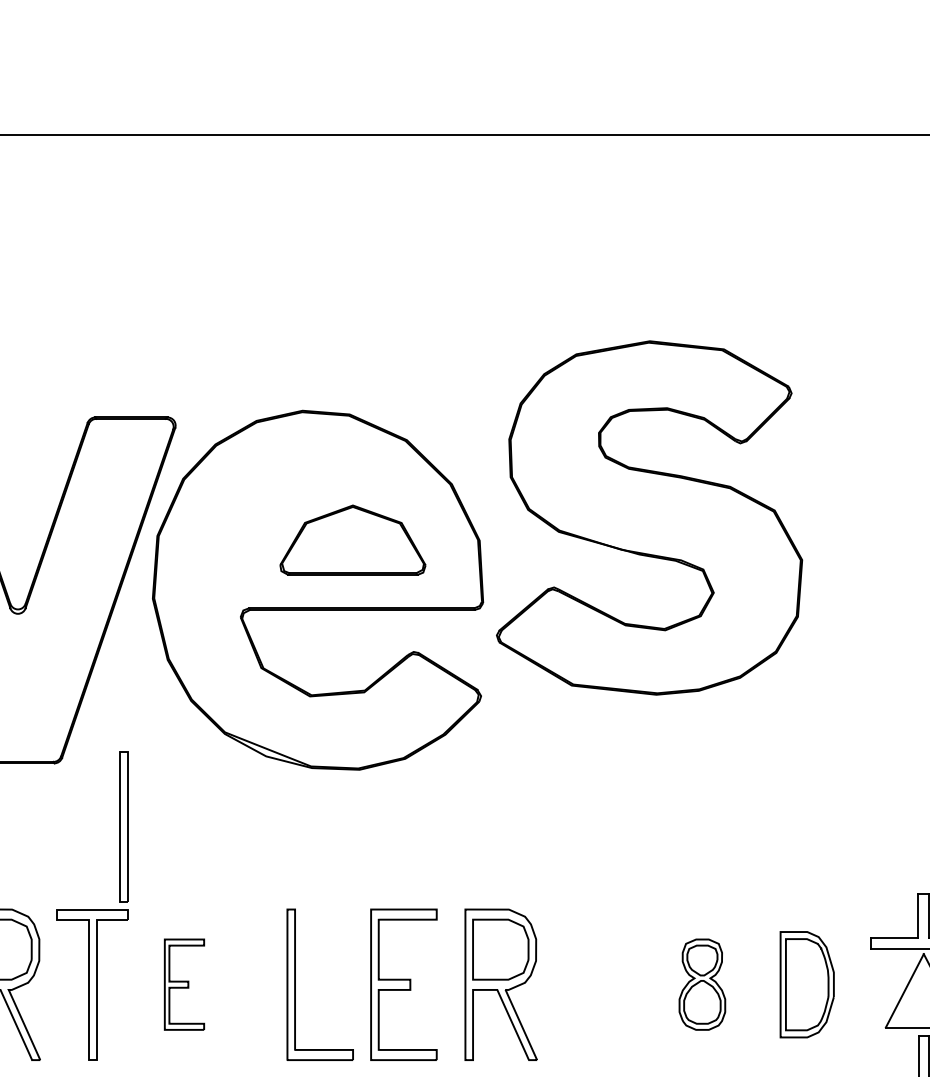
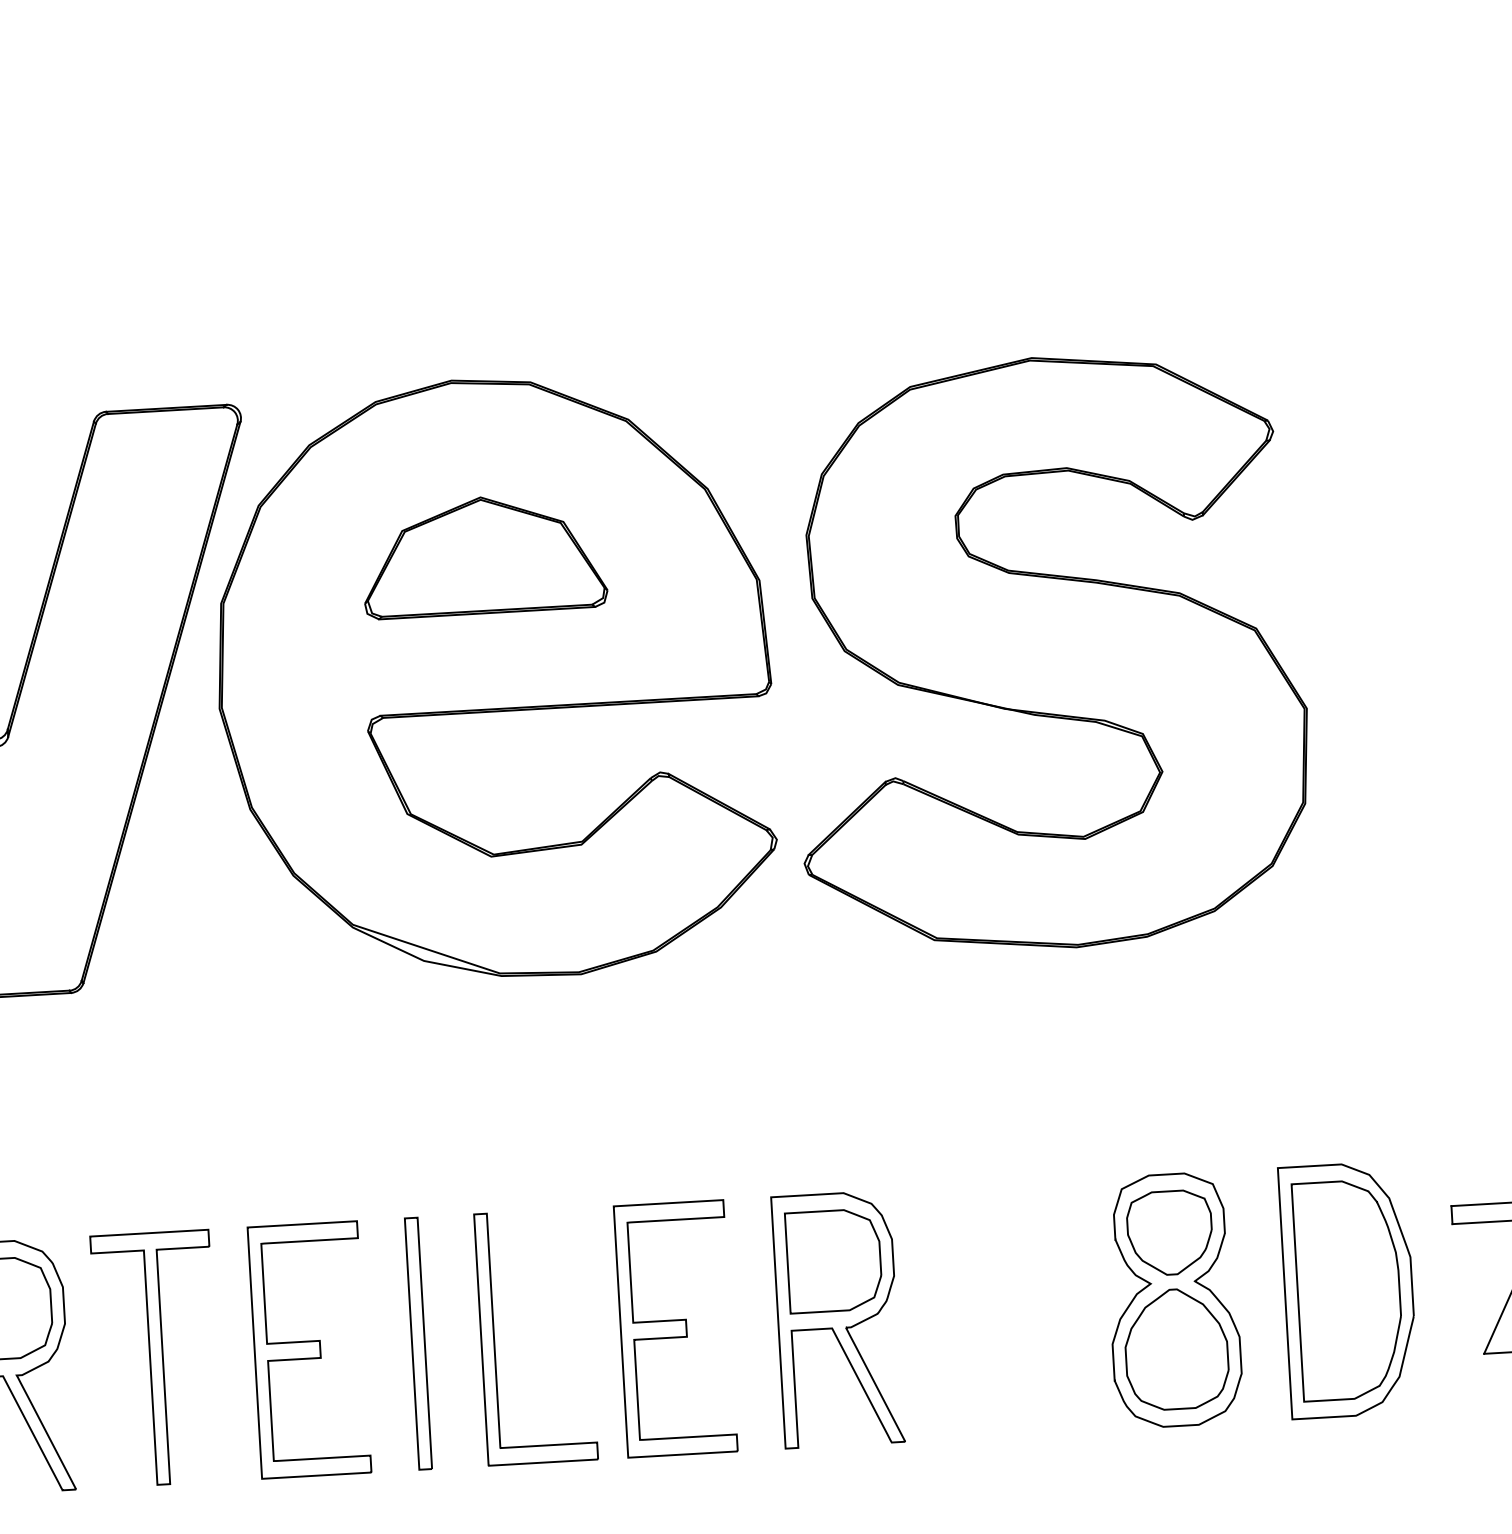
part: (649, 517) -> (1047, 652), moved
part: (352, 539) -> (483, 554), moved
part: (123, 826) -> (418, 1343), moved
part: (184, 984) -> (309, 1349), size x1.67
part: (702, 984) -> (1173, 1299), size x1.67
part: (807, 984) -> (1349, 1289), size x1.43

